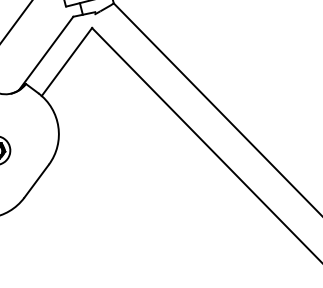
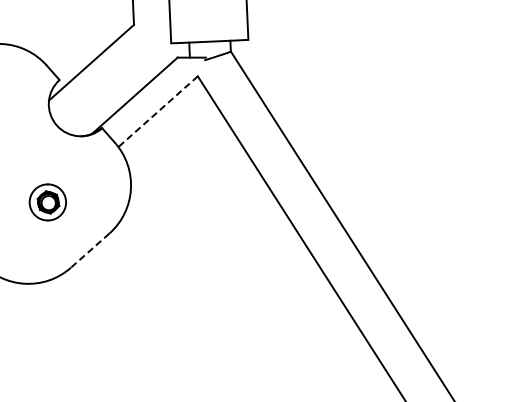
line: (66, 61) -> (157, 111), solid -> dashed
line: (36, 181) -> (90, 250), solid -> dashed

